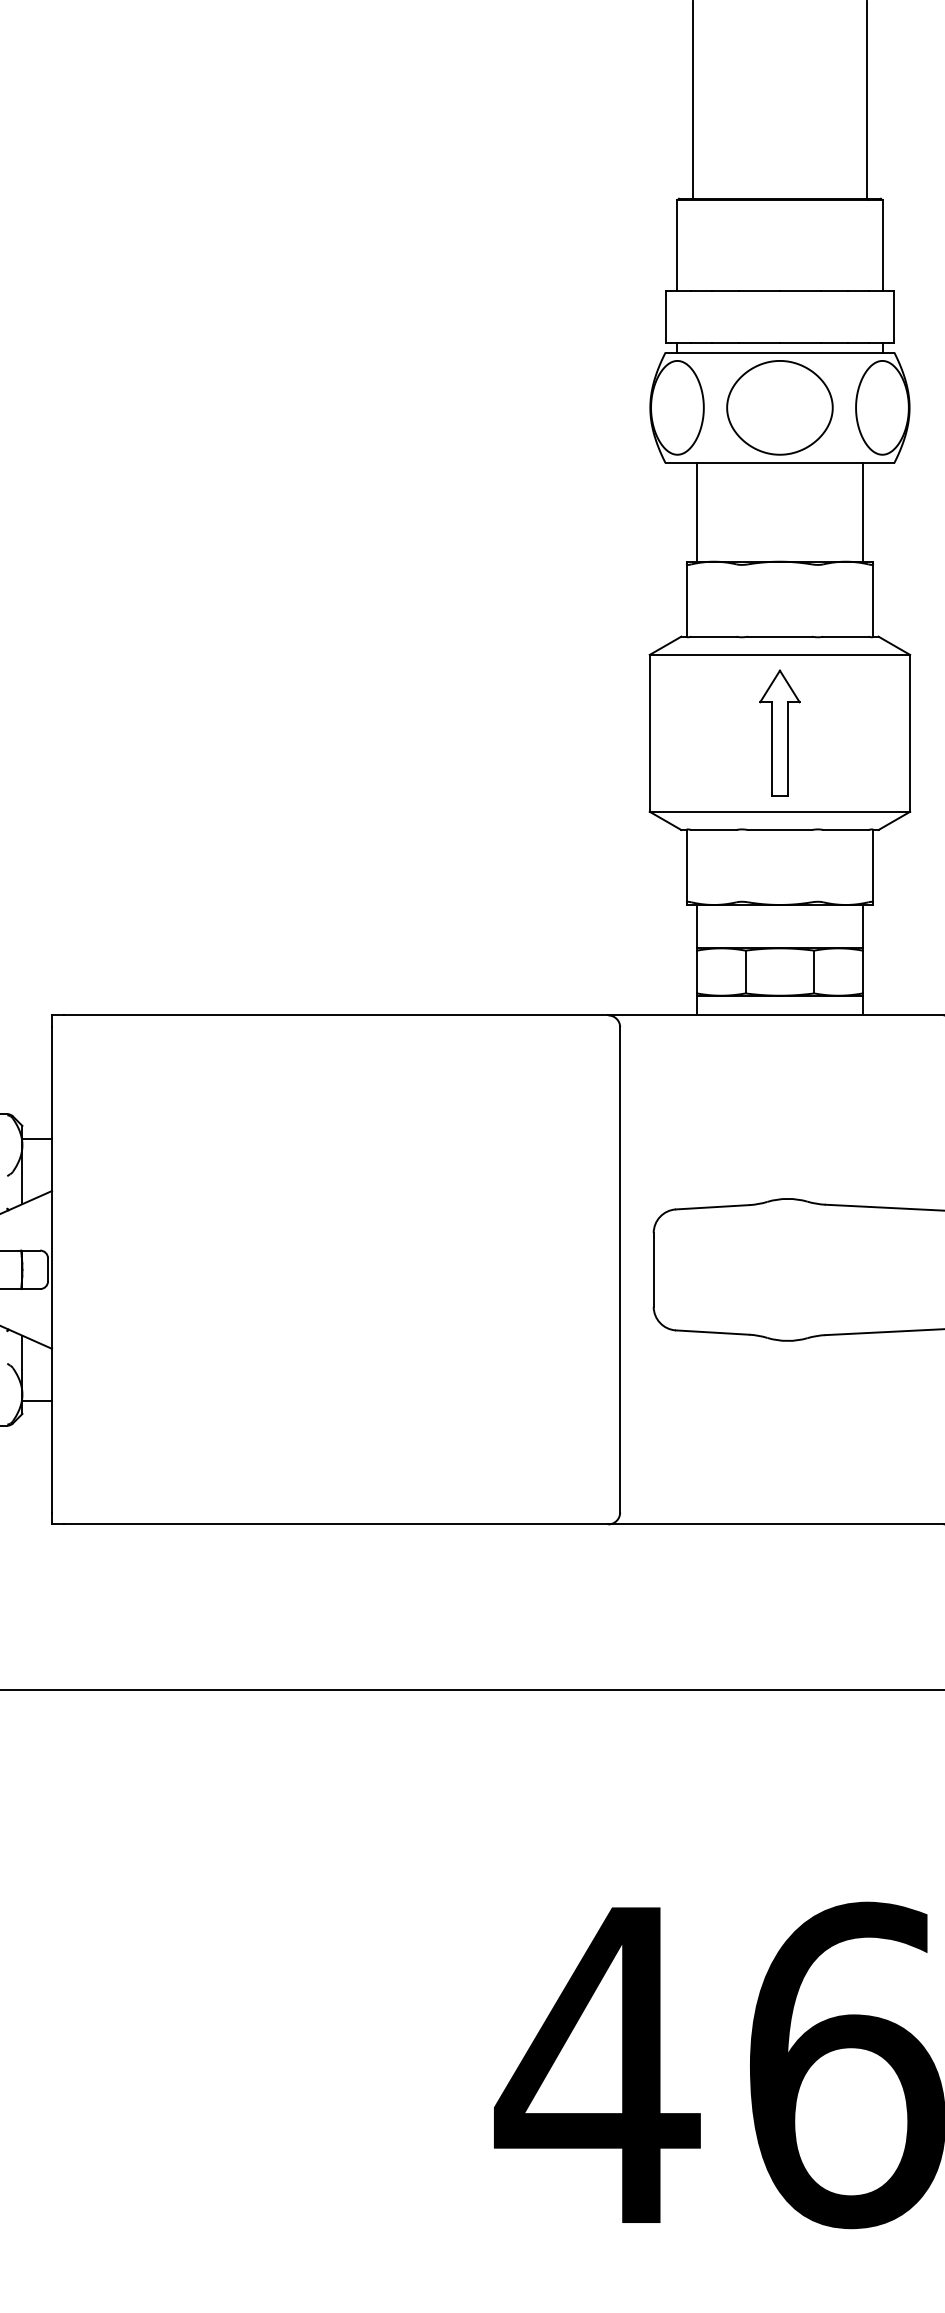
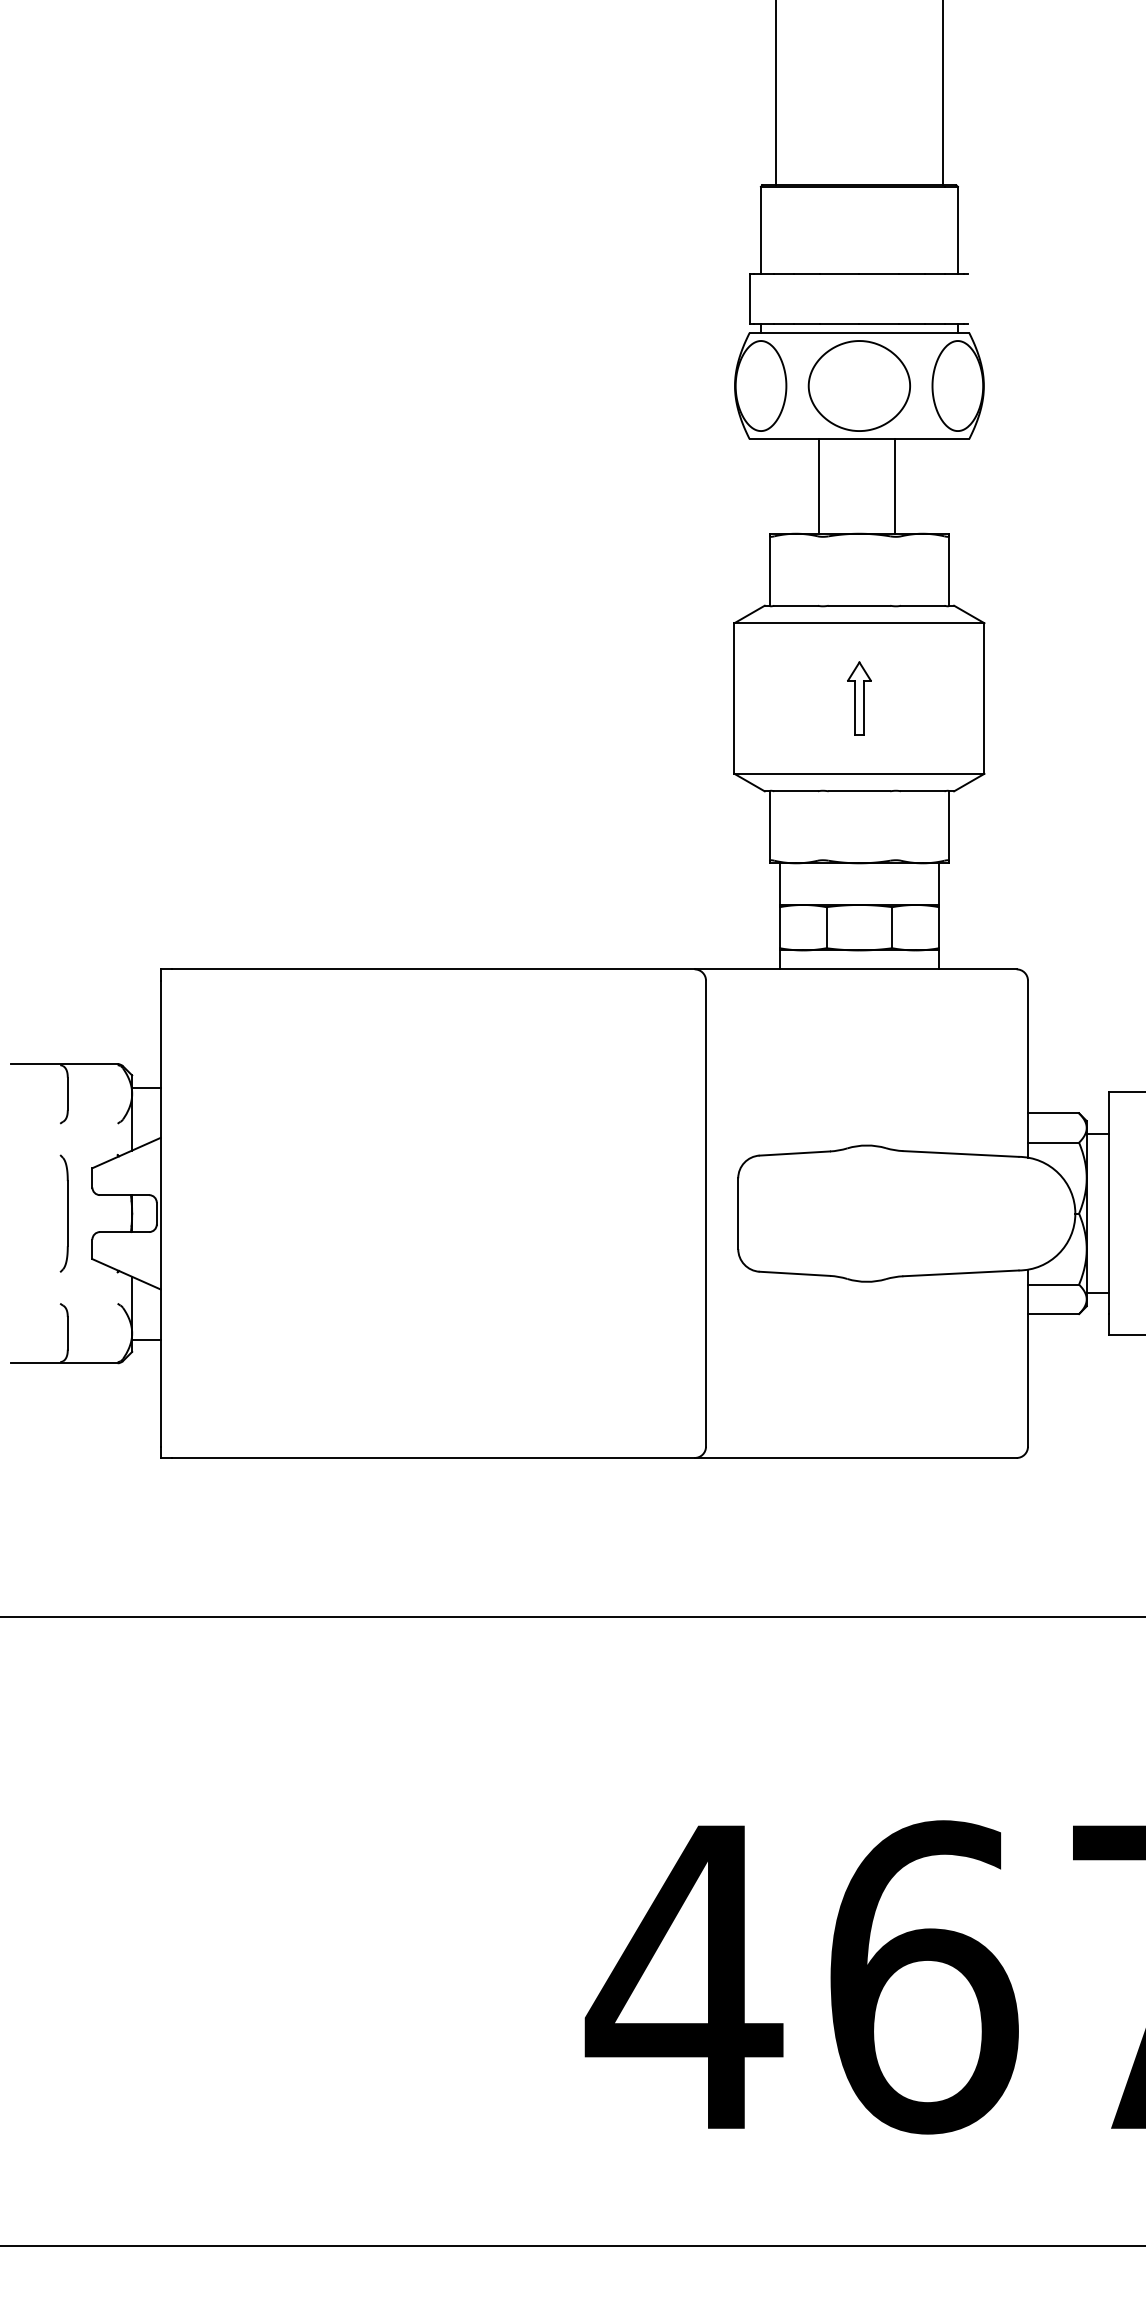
line: (893, 316) -> (968, 298), removed
line: (697, 512) -> (819, 486), moved
line: (862, 512) -> (894, 486), moved
part: (780, 733) -> (859, 698), size x0.6

